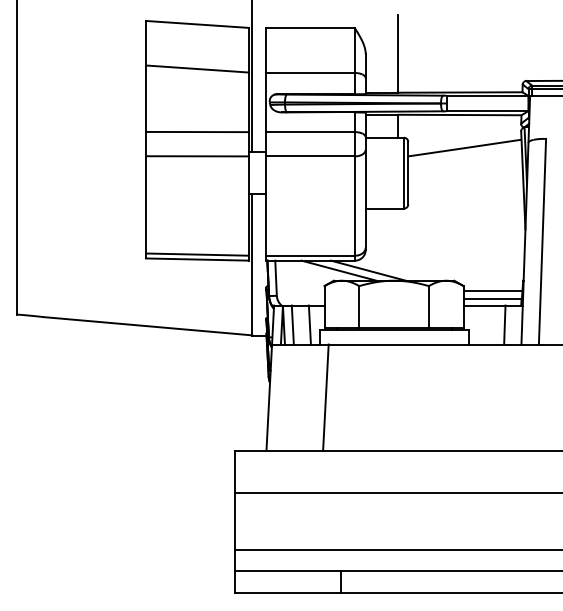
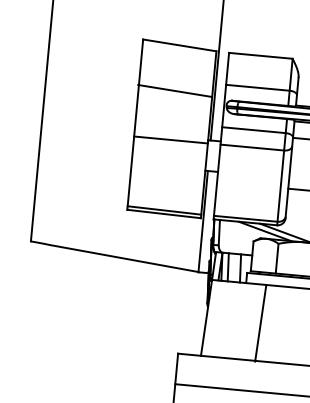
line: (196, 68) -> (174, 90), moved
line: (196, 131) -> (172, 122), removed
line: (325, 397) -> (260, 323), moved

